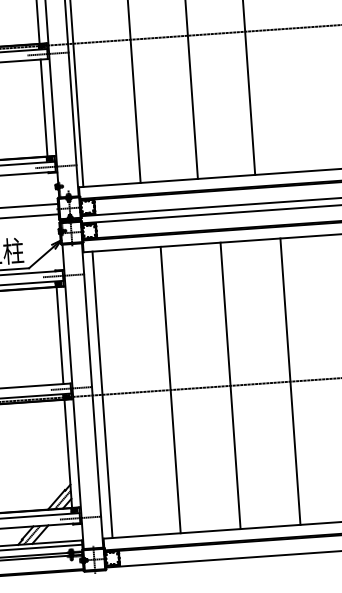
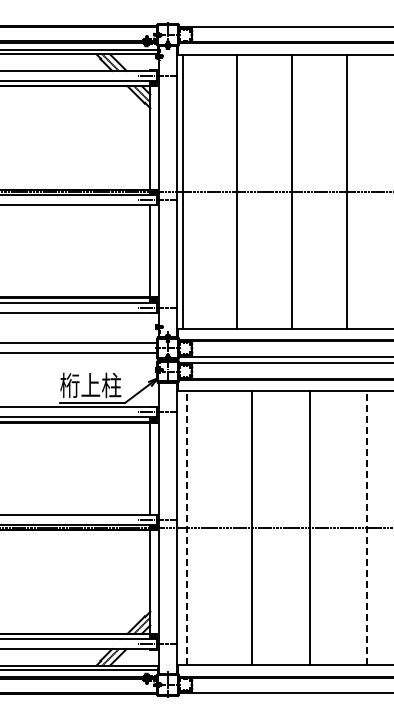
line: (289, 380) -> (366, 527), solid -> dashed
line: (101, 394) -> (186, 527), solid -> dashed

